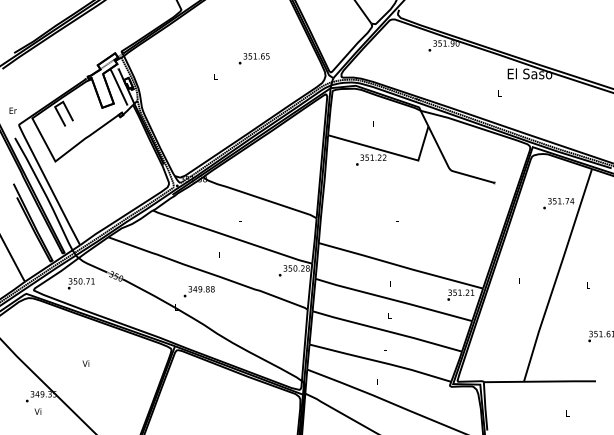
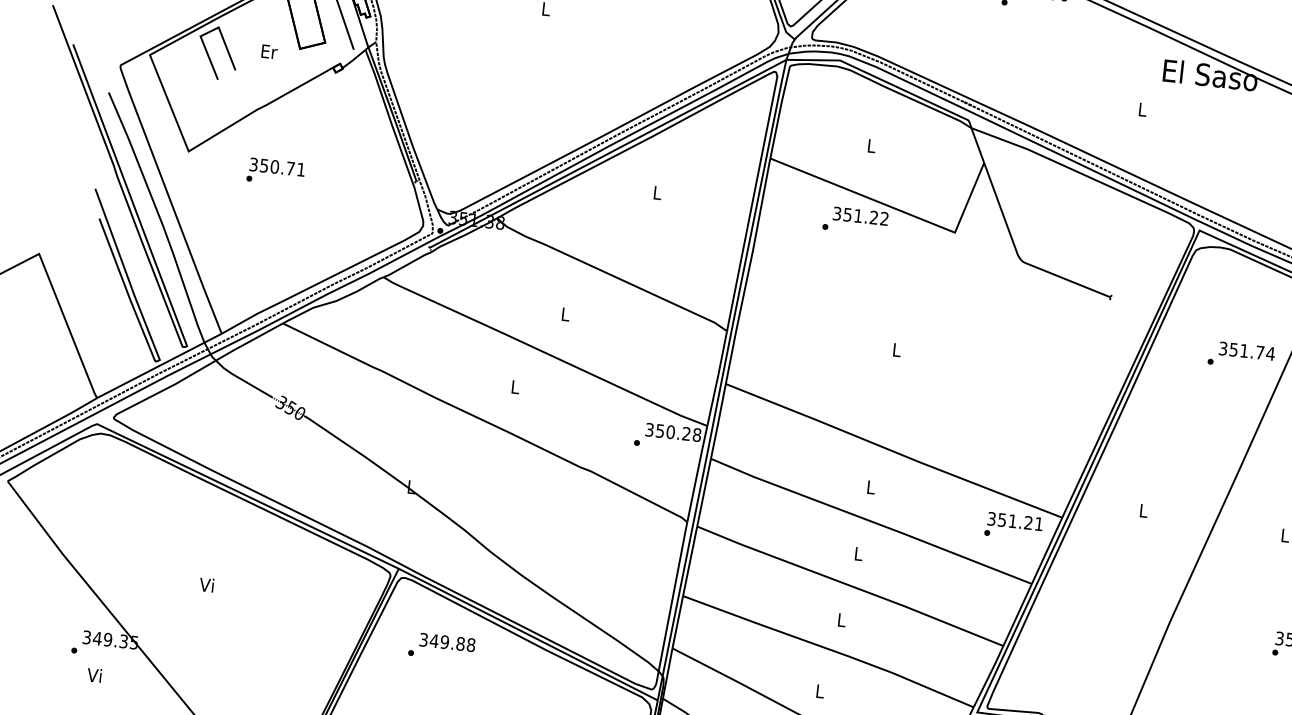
text: (12, 110) -> (268, 51), moved
text: (81, 283) -> (276, 171), moved
text: (198, 291) -> (440, 646), moved

